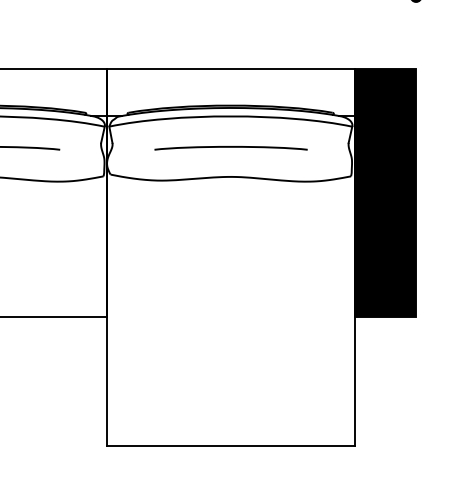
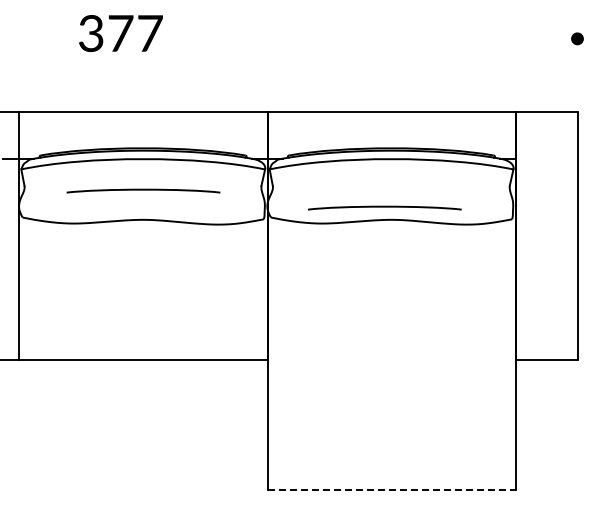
curve: (230, 147) -> (384, 207), moved
fill: (385, 192) -> (546, 235), removed
line: (231, 446) -> (392, 490), solid -> dashed

